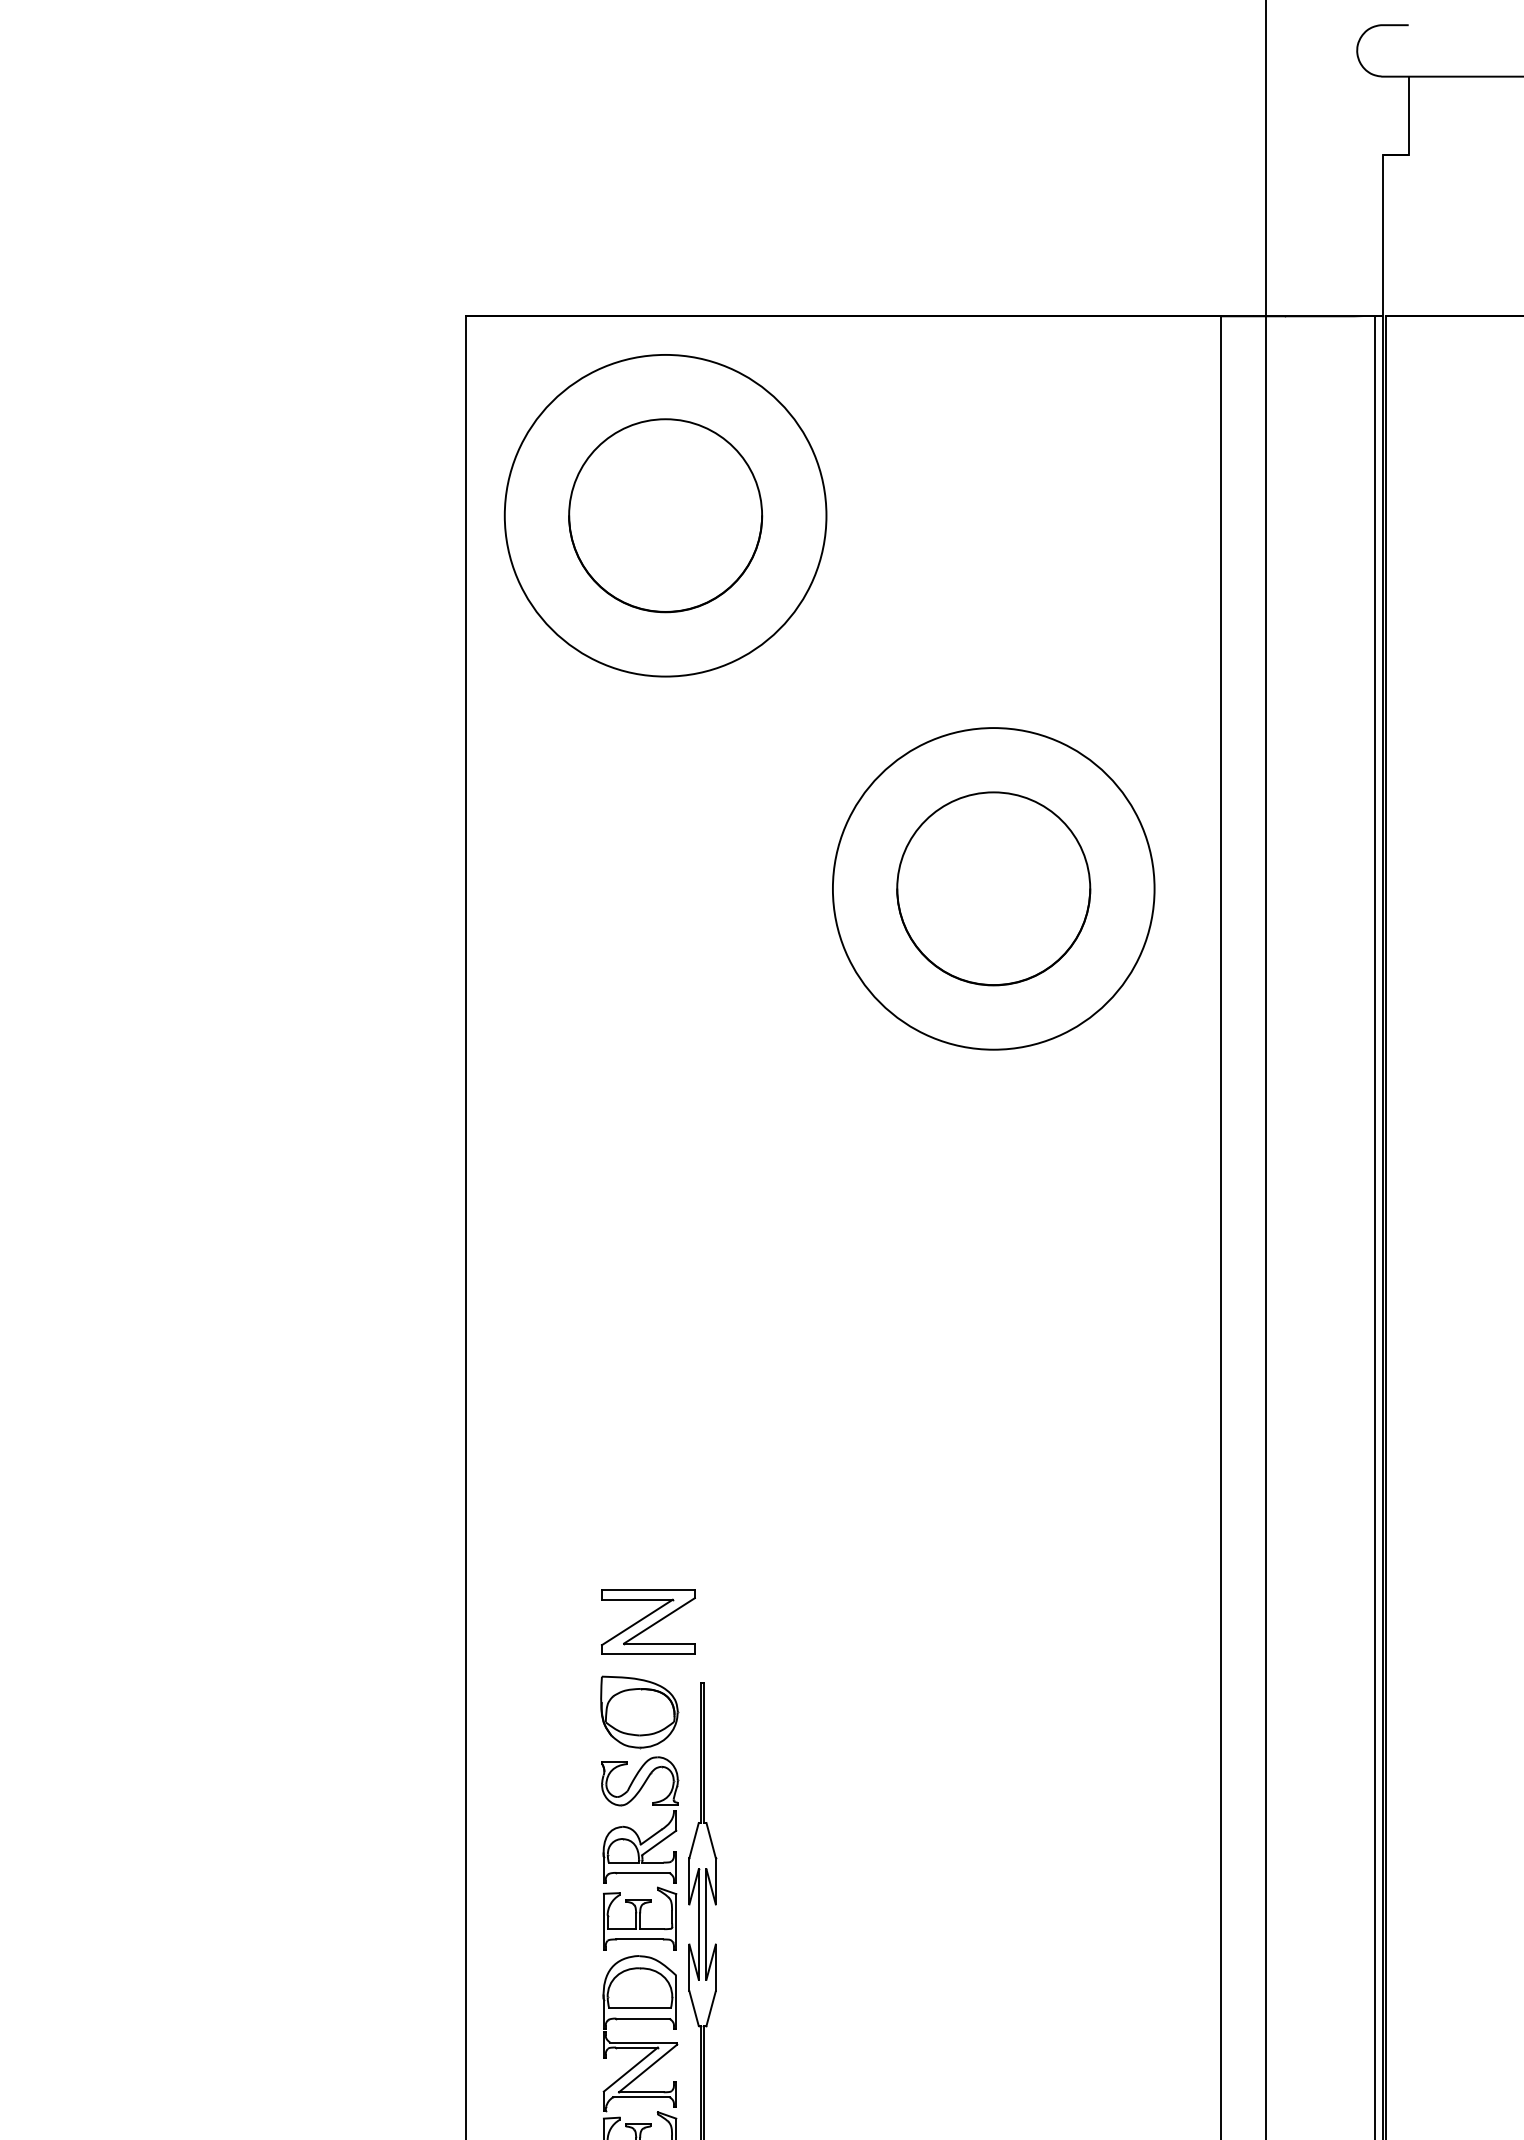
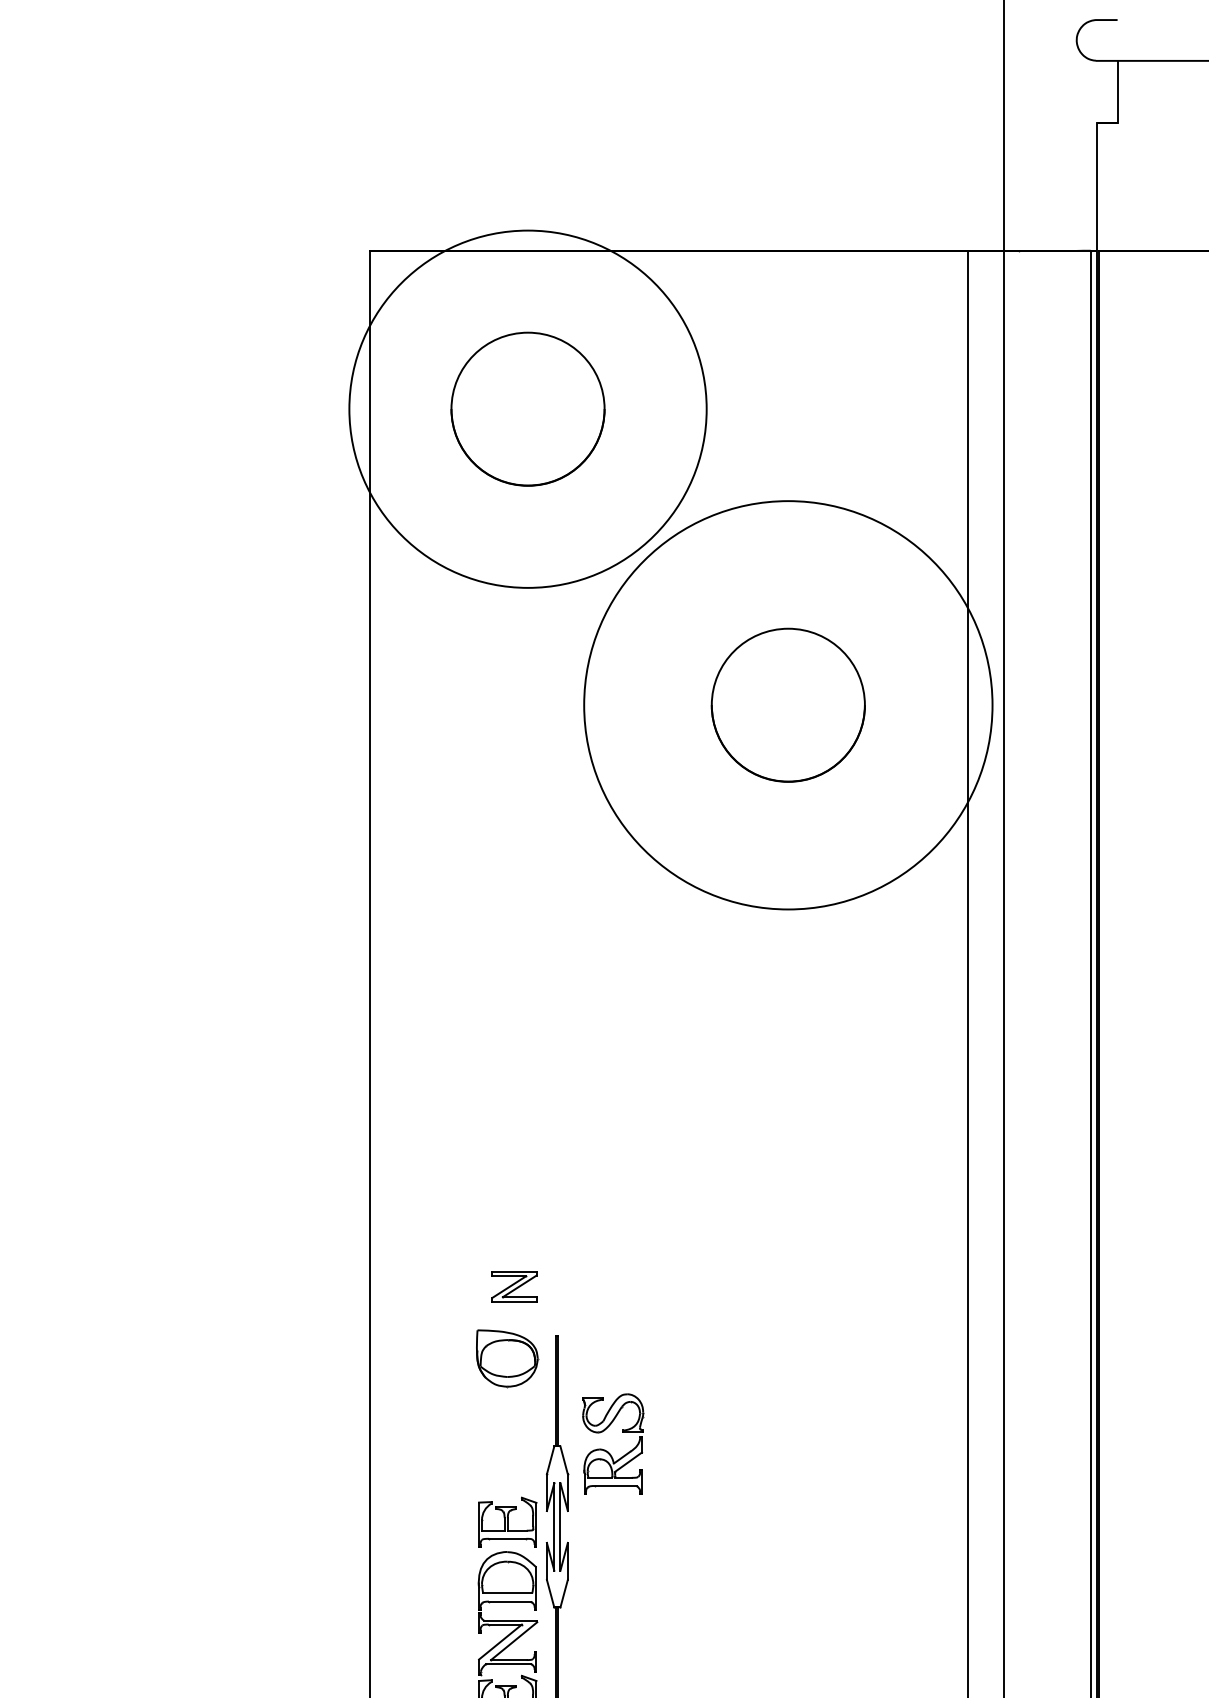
circle: (665, 515) -> (527, 409), size x1.4
circle: (993, 888) -> (788, 704), size x1.6
part: (648, 1621) -> (514, 1286), size x0.6
part: (632, 1828) -> (607, 1450), moved

